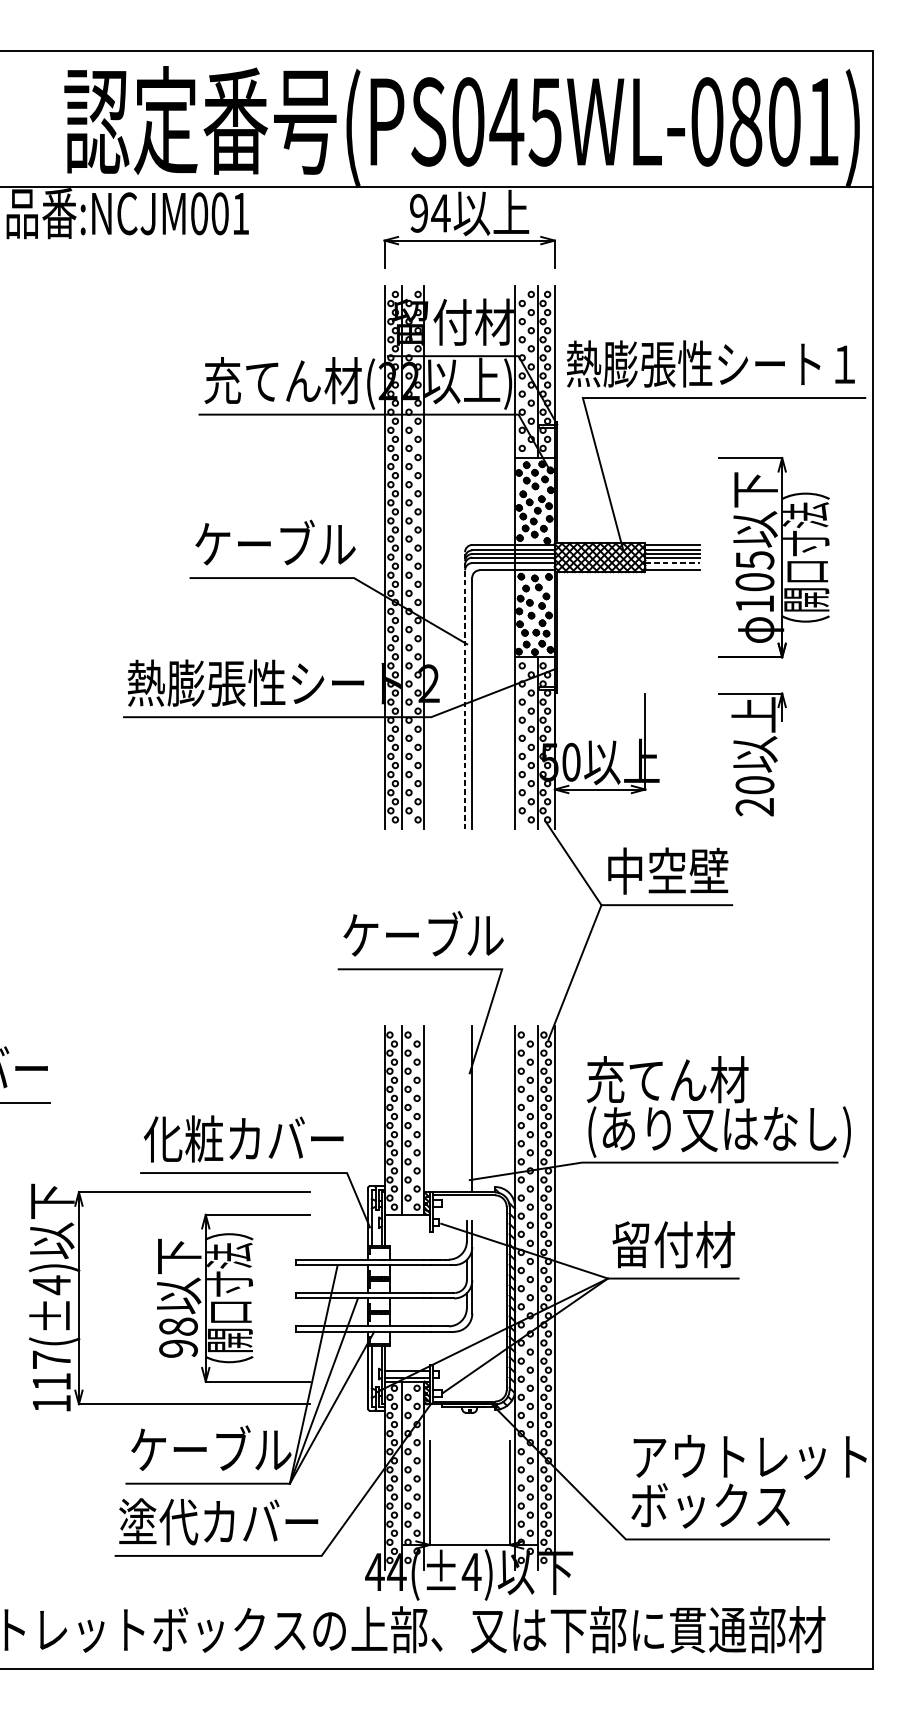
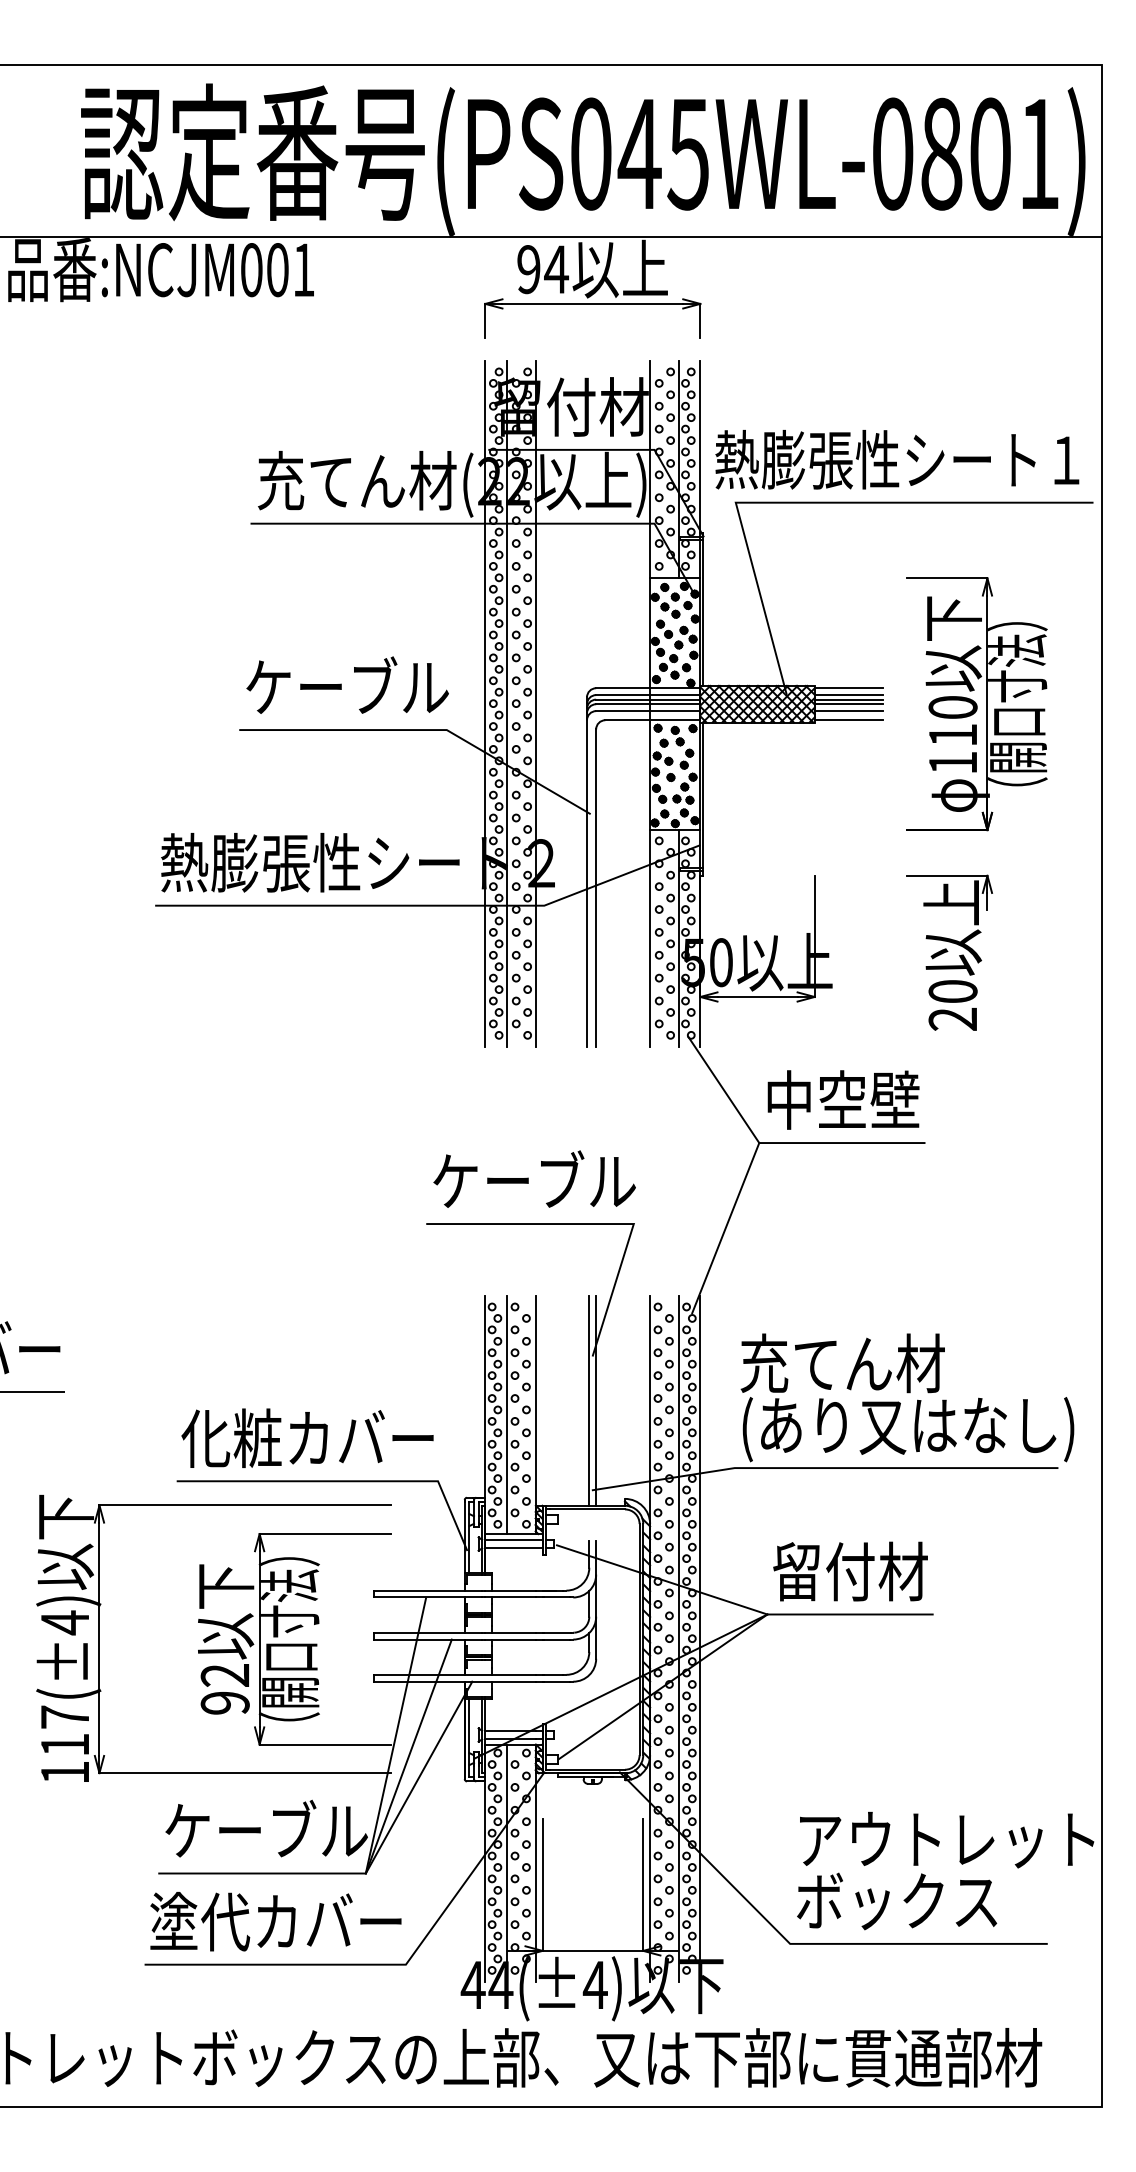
line: (672, 563) -> (849, 711), dashed -> solid
text: (754, 571) -> (952, 721), 105 -> 110
line: (465, 690) -> (587, 871), dashed -> solid
line: (467, 1109) -> (589, 1400), added
line: (406, 1219) -> (513, 1539), added
line: (406, 1226) -> (513, 1548), added
text: (177, 1326) -> (224, 1674), 98 -> 92

